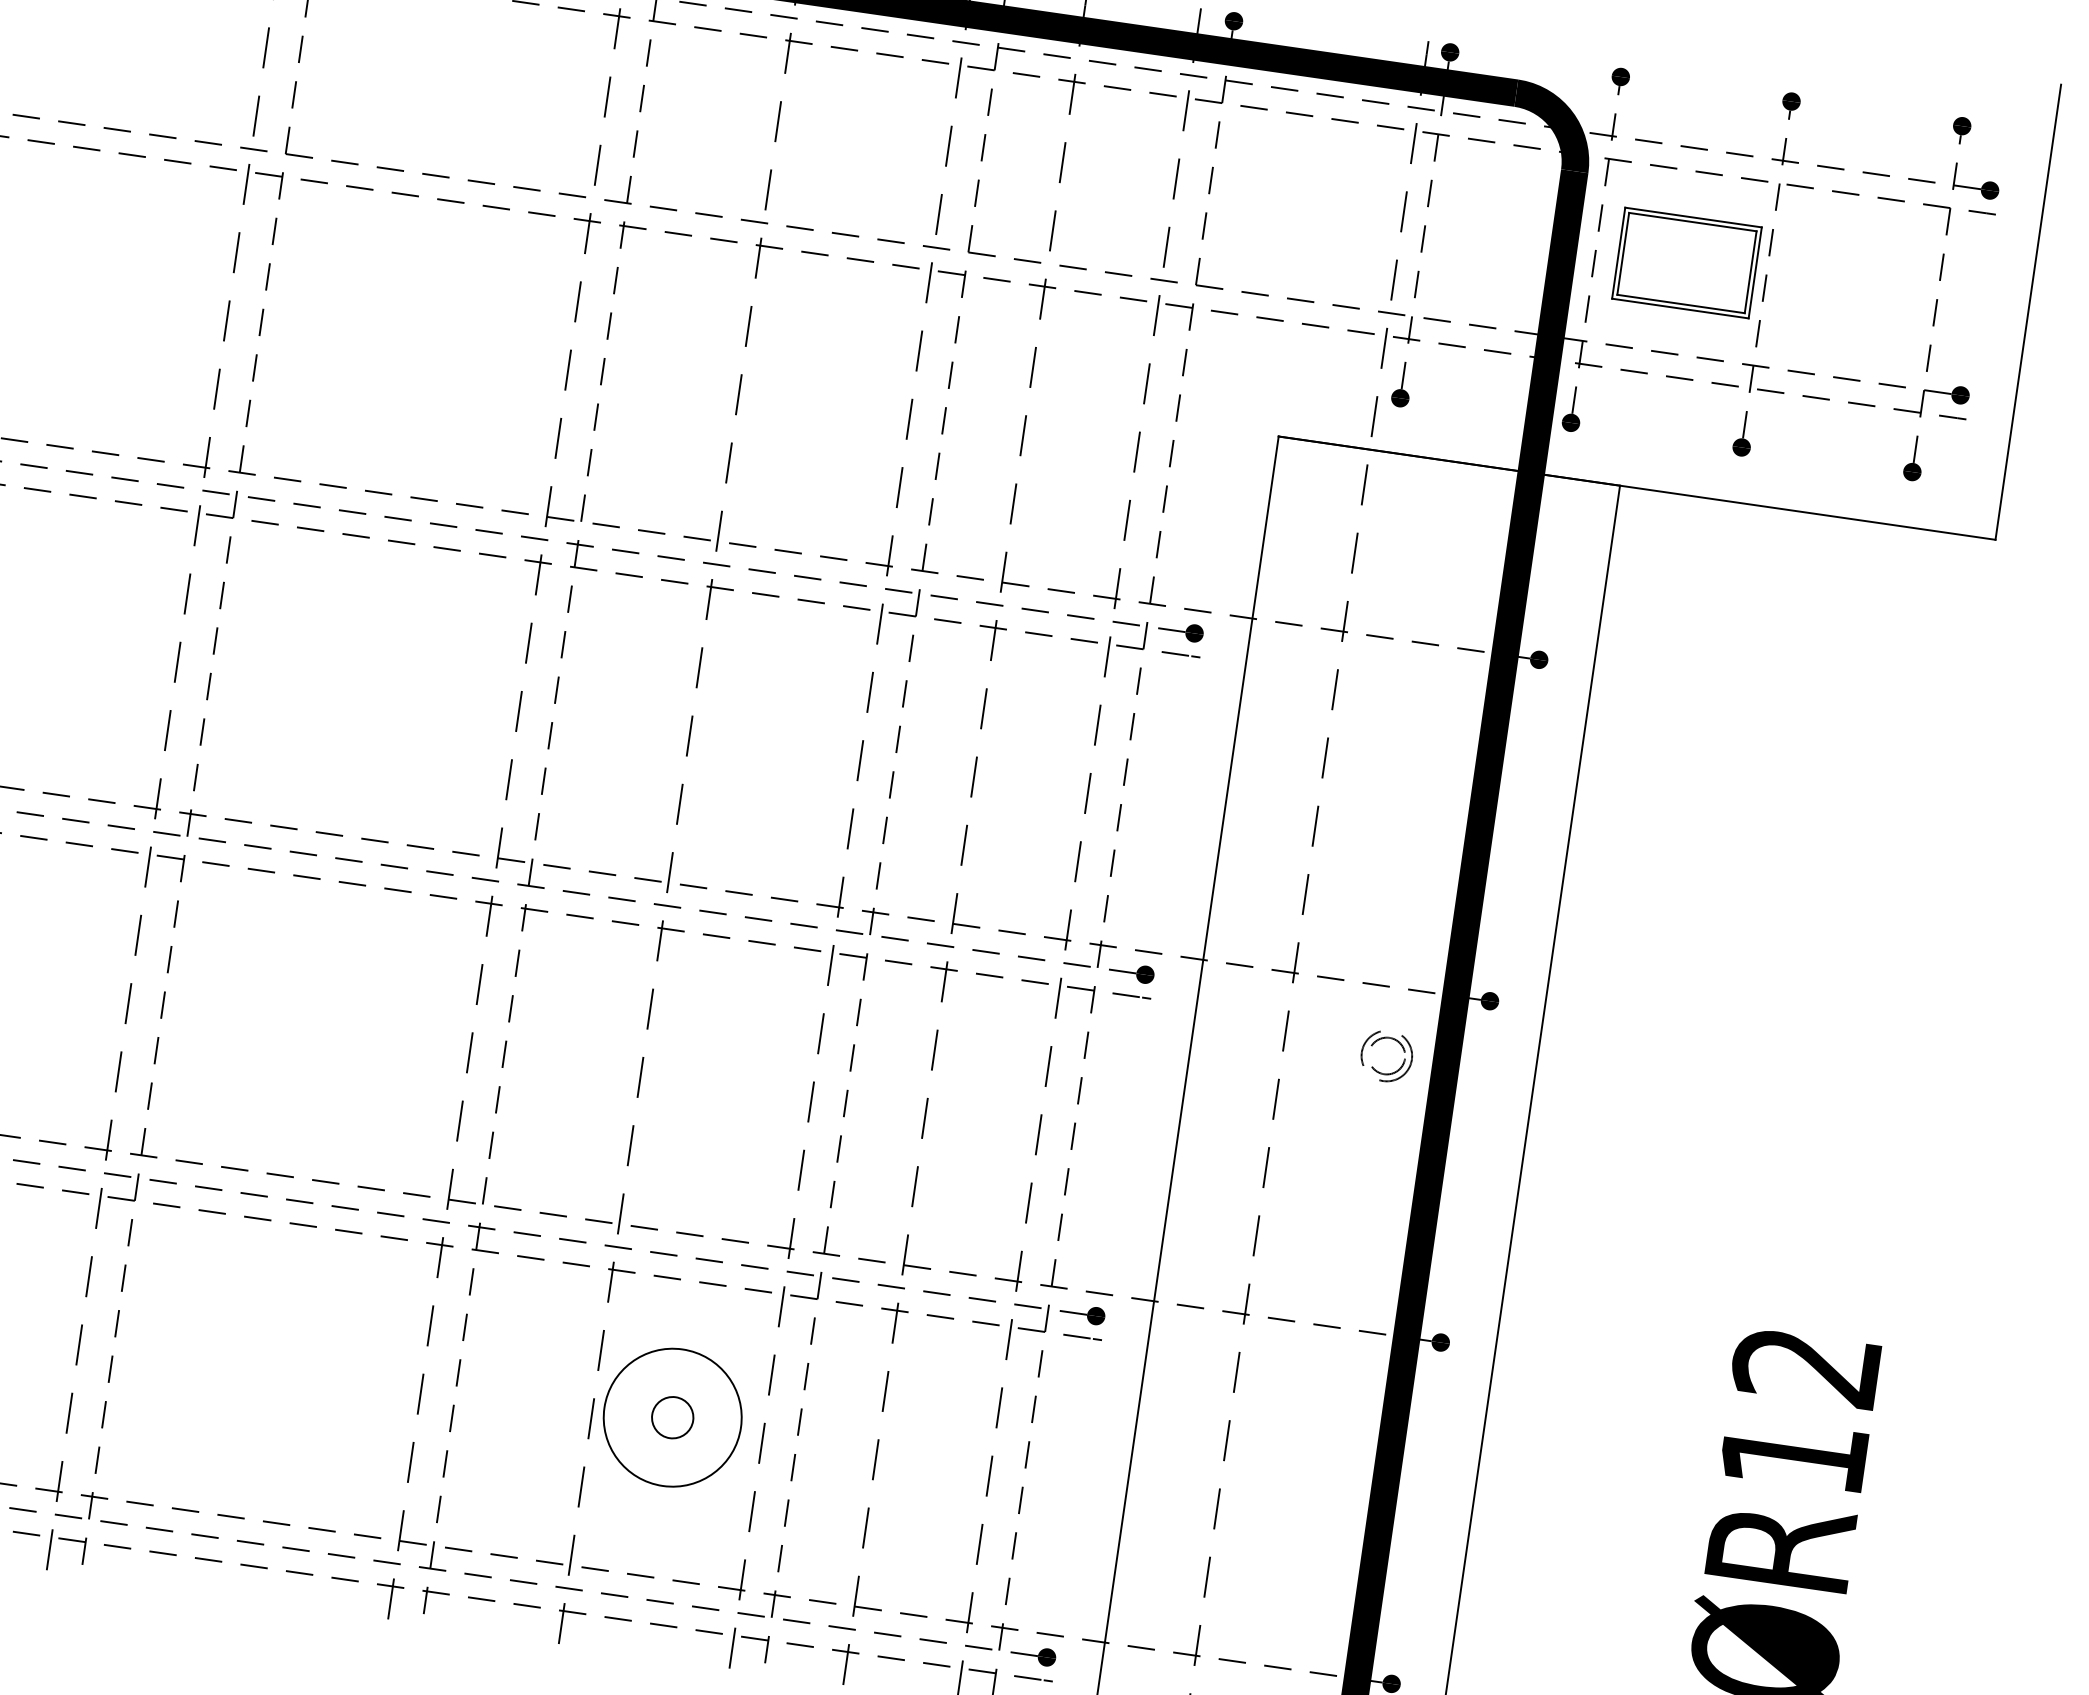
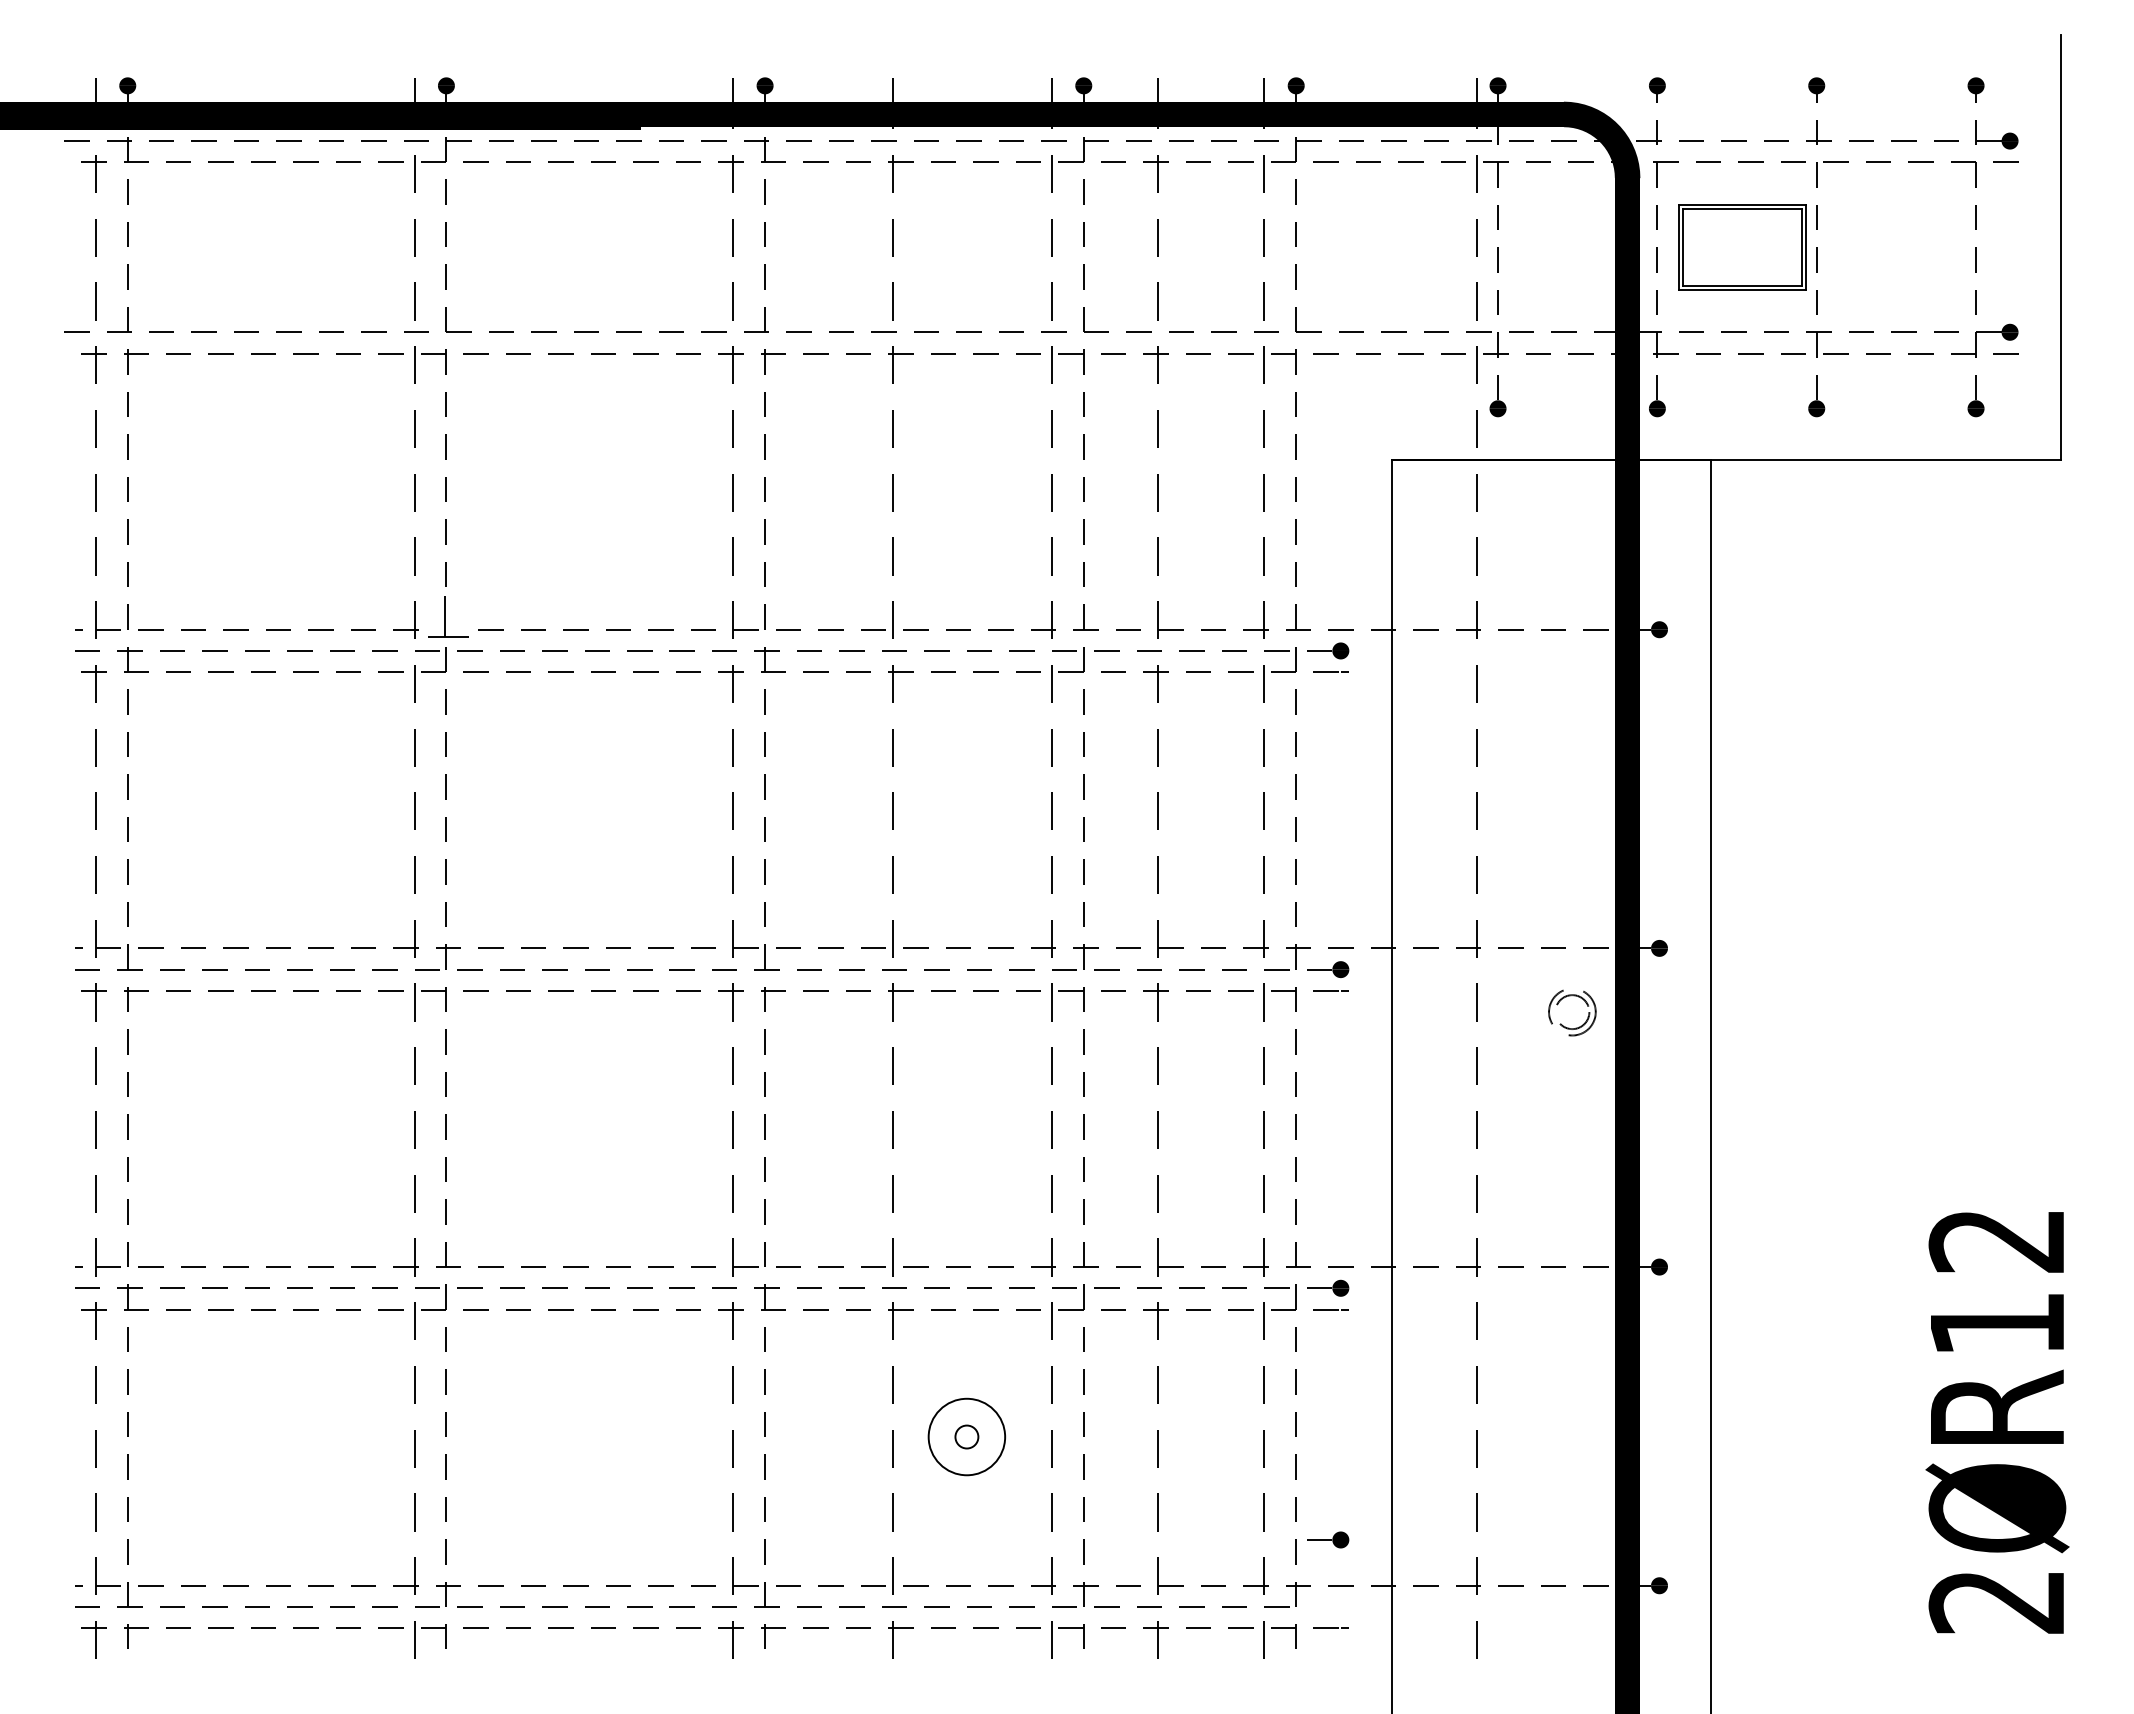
part: (243, 459) -> (448, 617), size x1.6
circle: (672, 1417) -> (966, 1436), size x0.6
circle: (672, 1417) -> (966, 1436), size x0.6
part: (1033, 1655) -> (1328, 1539), moved

